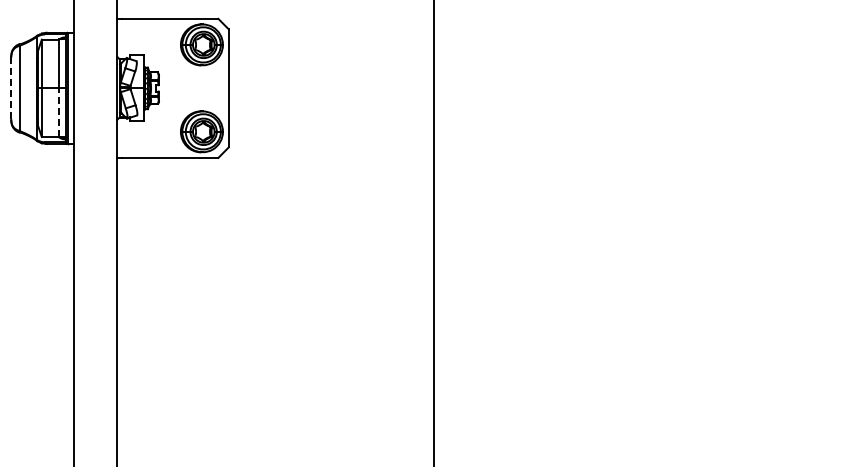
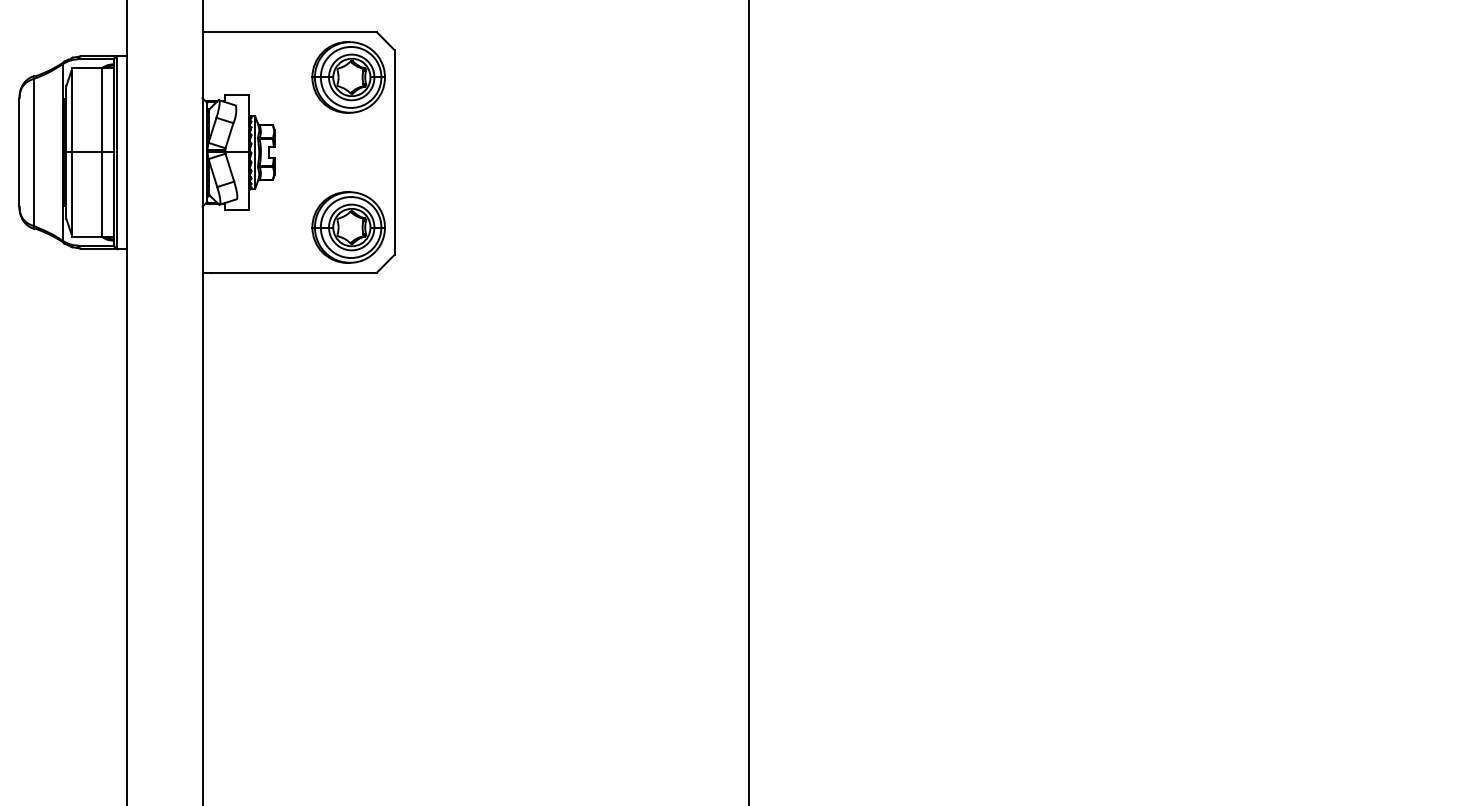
line: (11, 88) -> (19, 152), dashed -> solid
line: (59, 112) -> (102, 194), dashed -> solid

